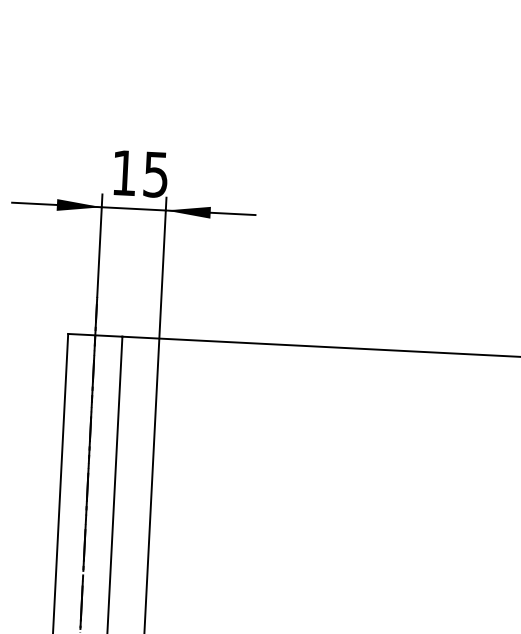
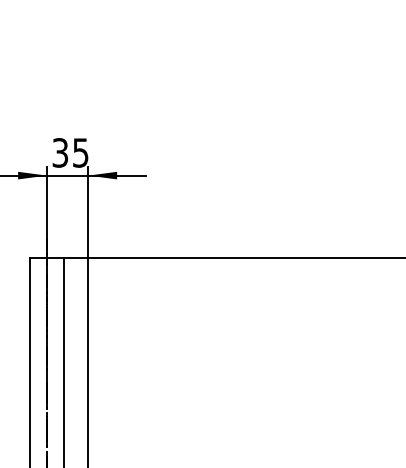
text: (124, 172) -> (60, 152), 15 -> 35

